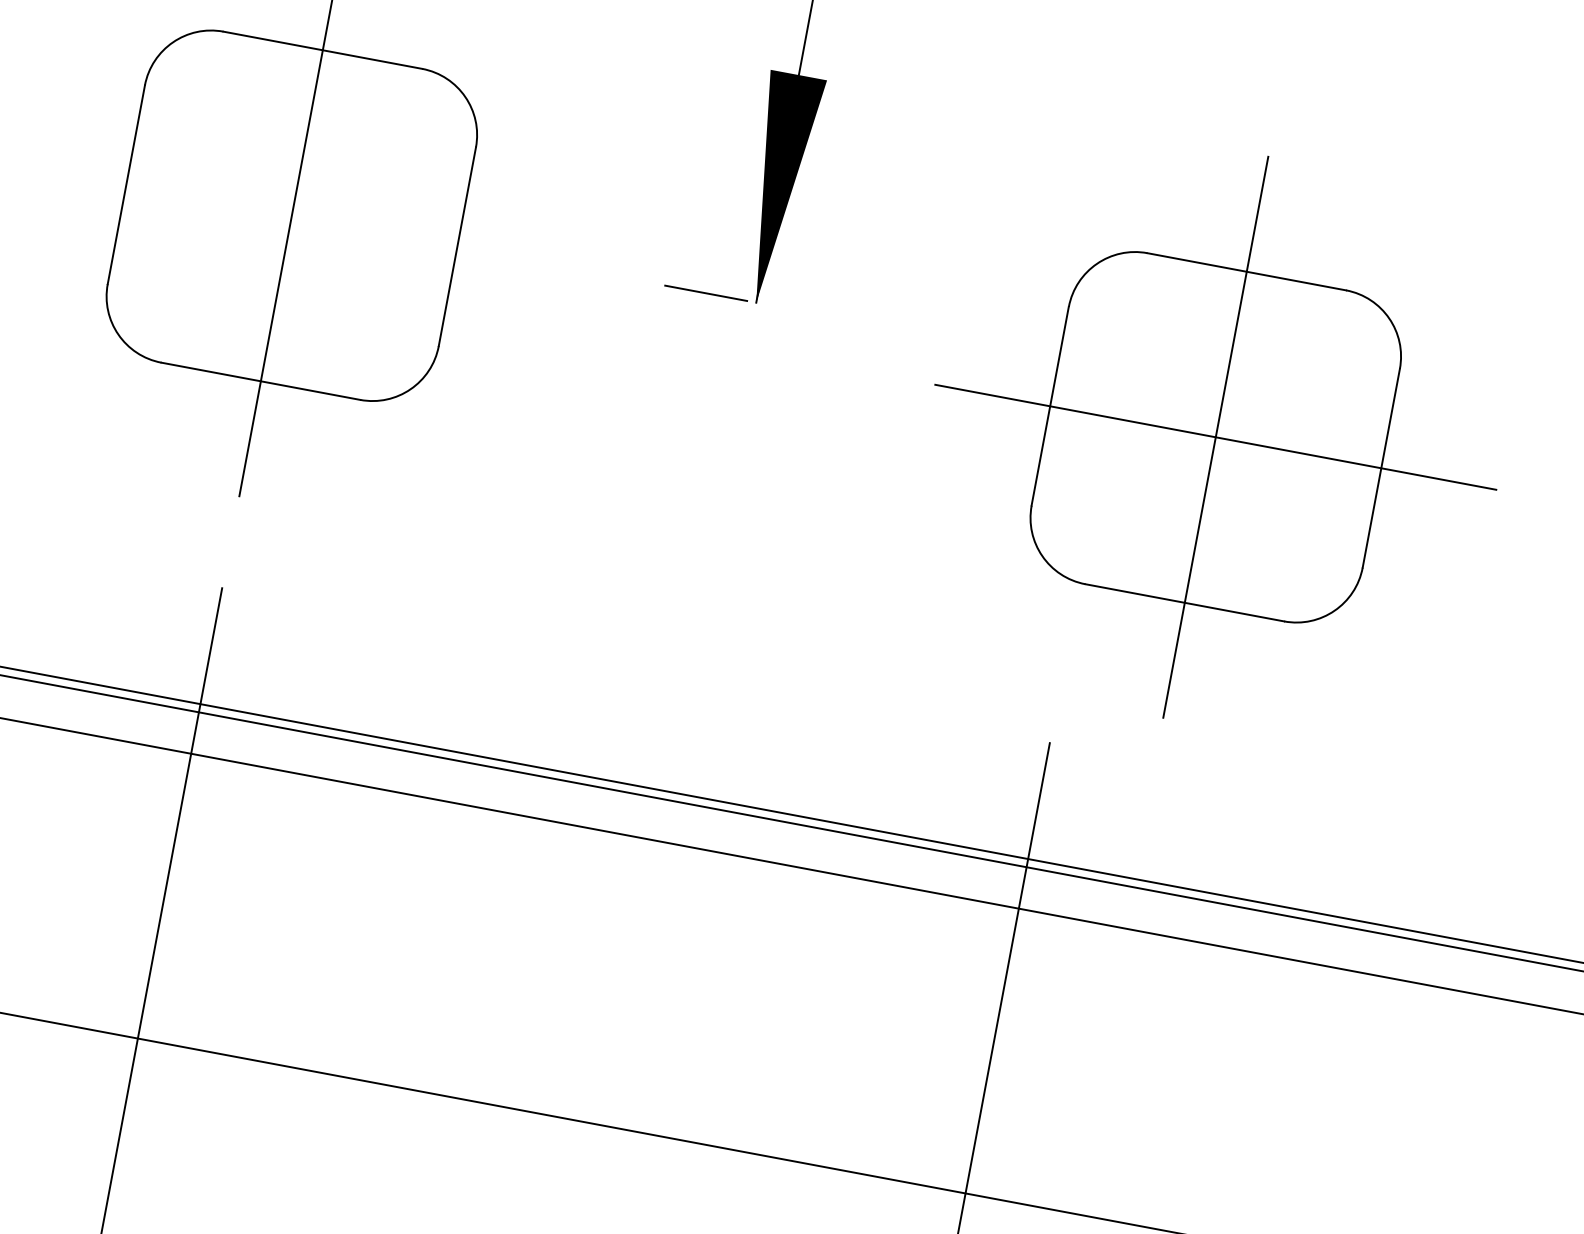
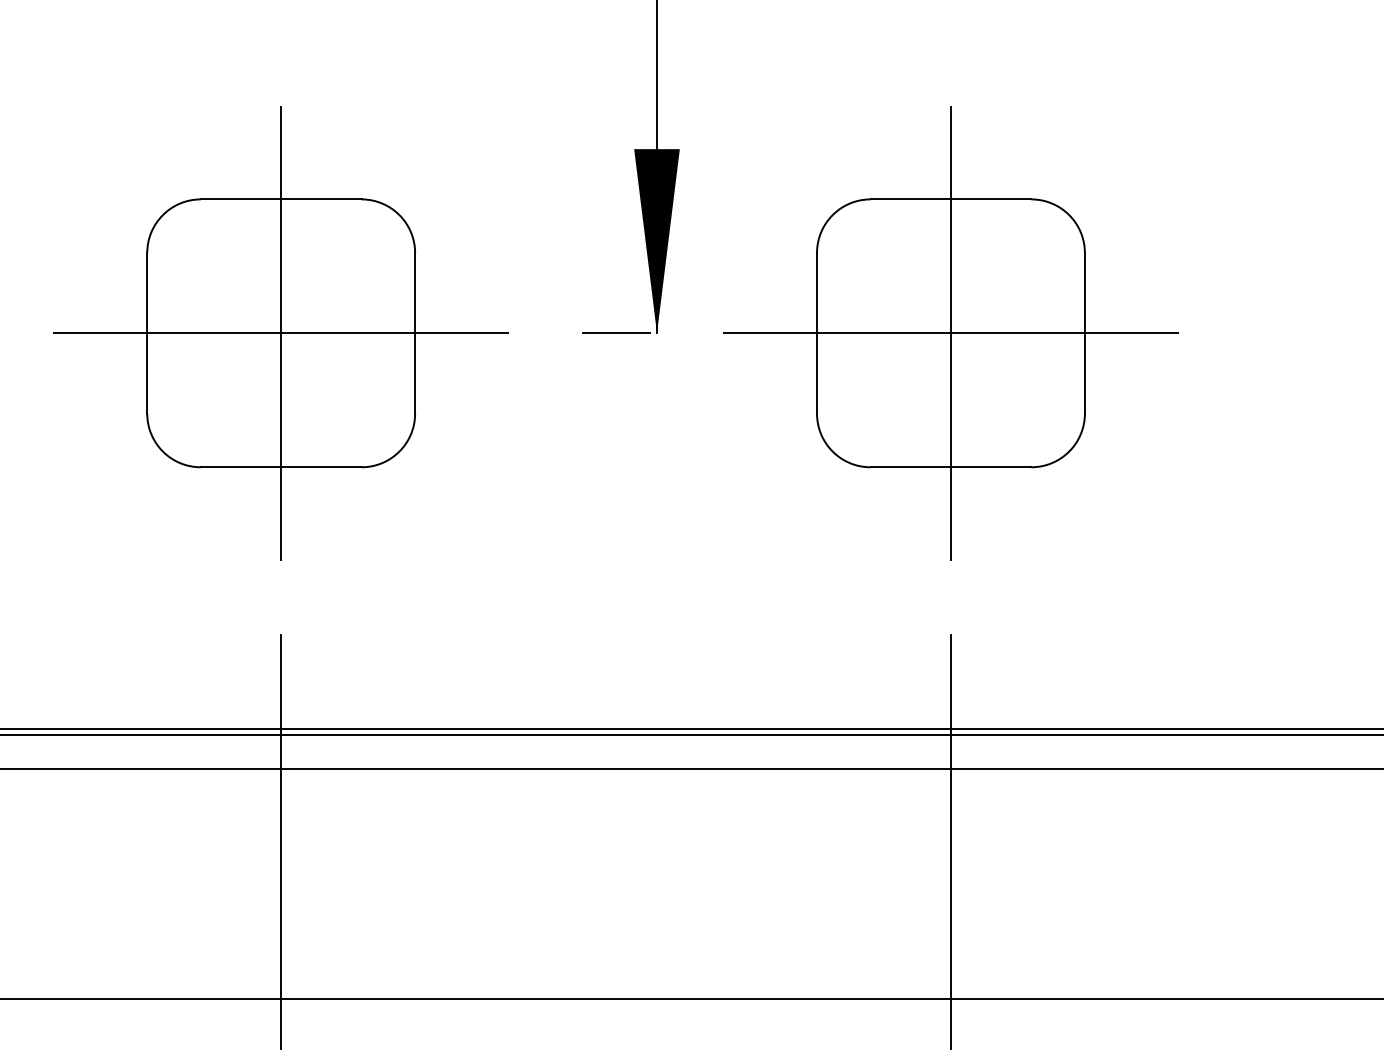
line: (290, 215) -> (280, 333), added
part: (1215, 437) -> (950, 333), moved

